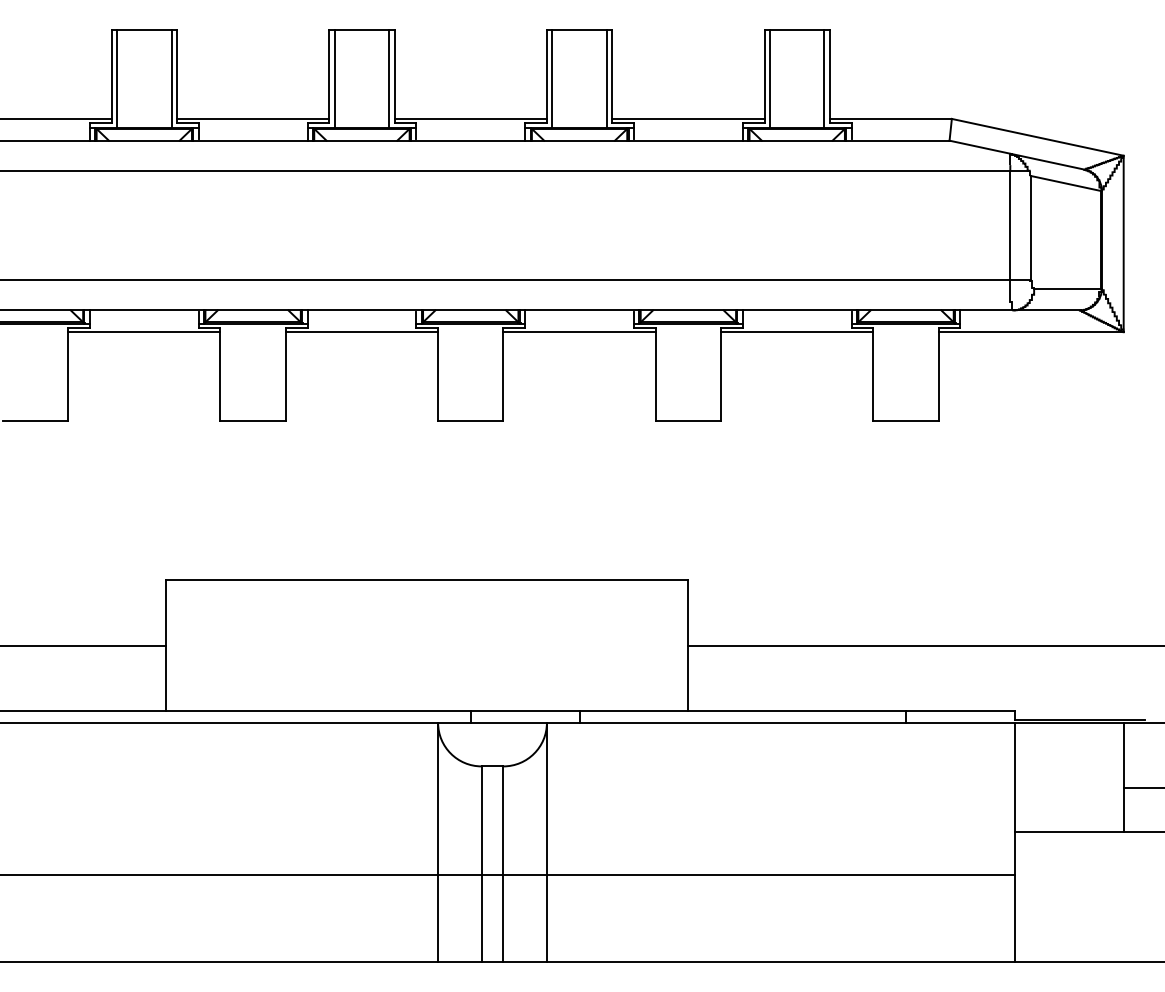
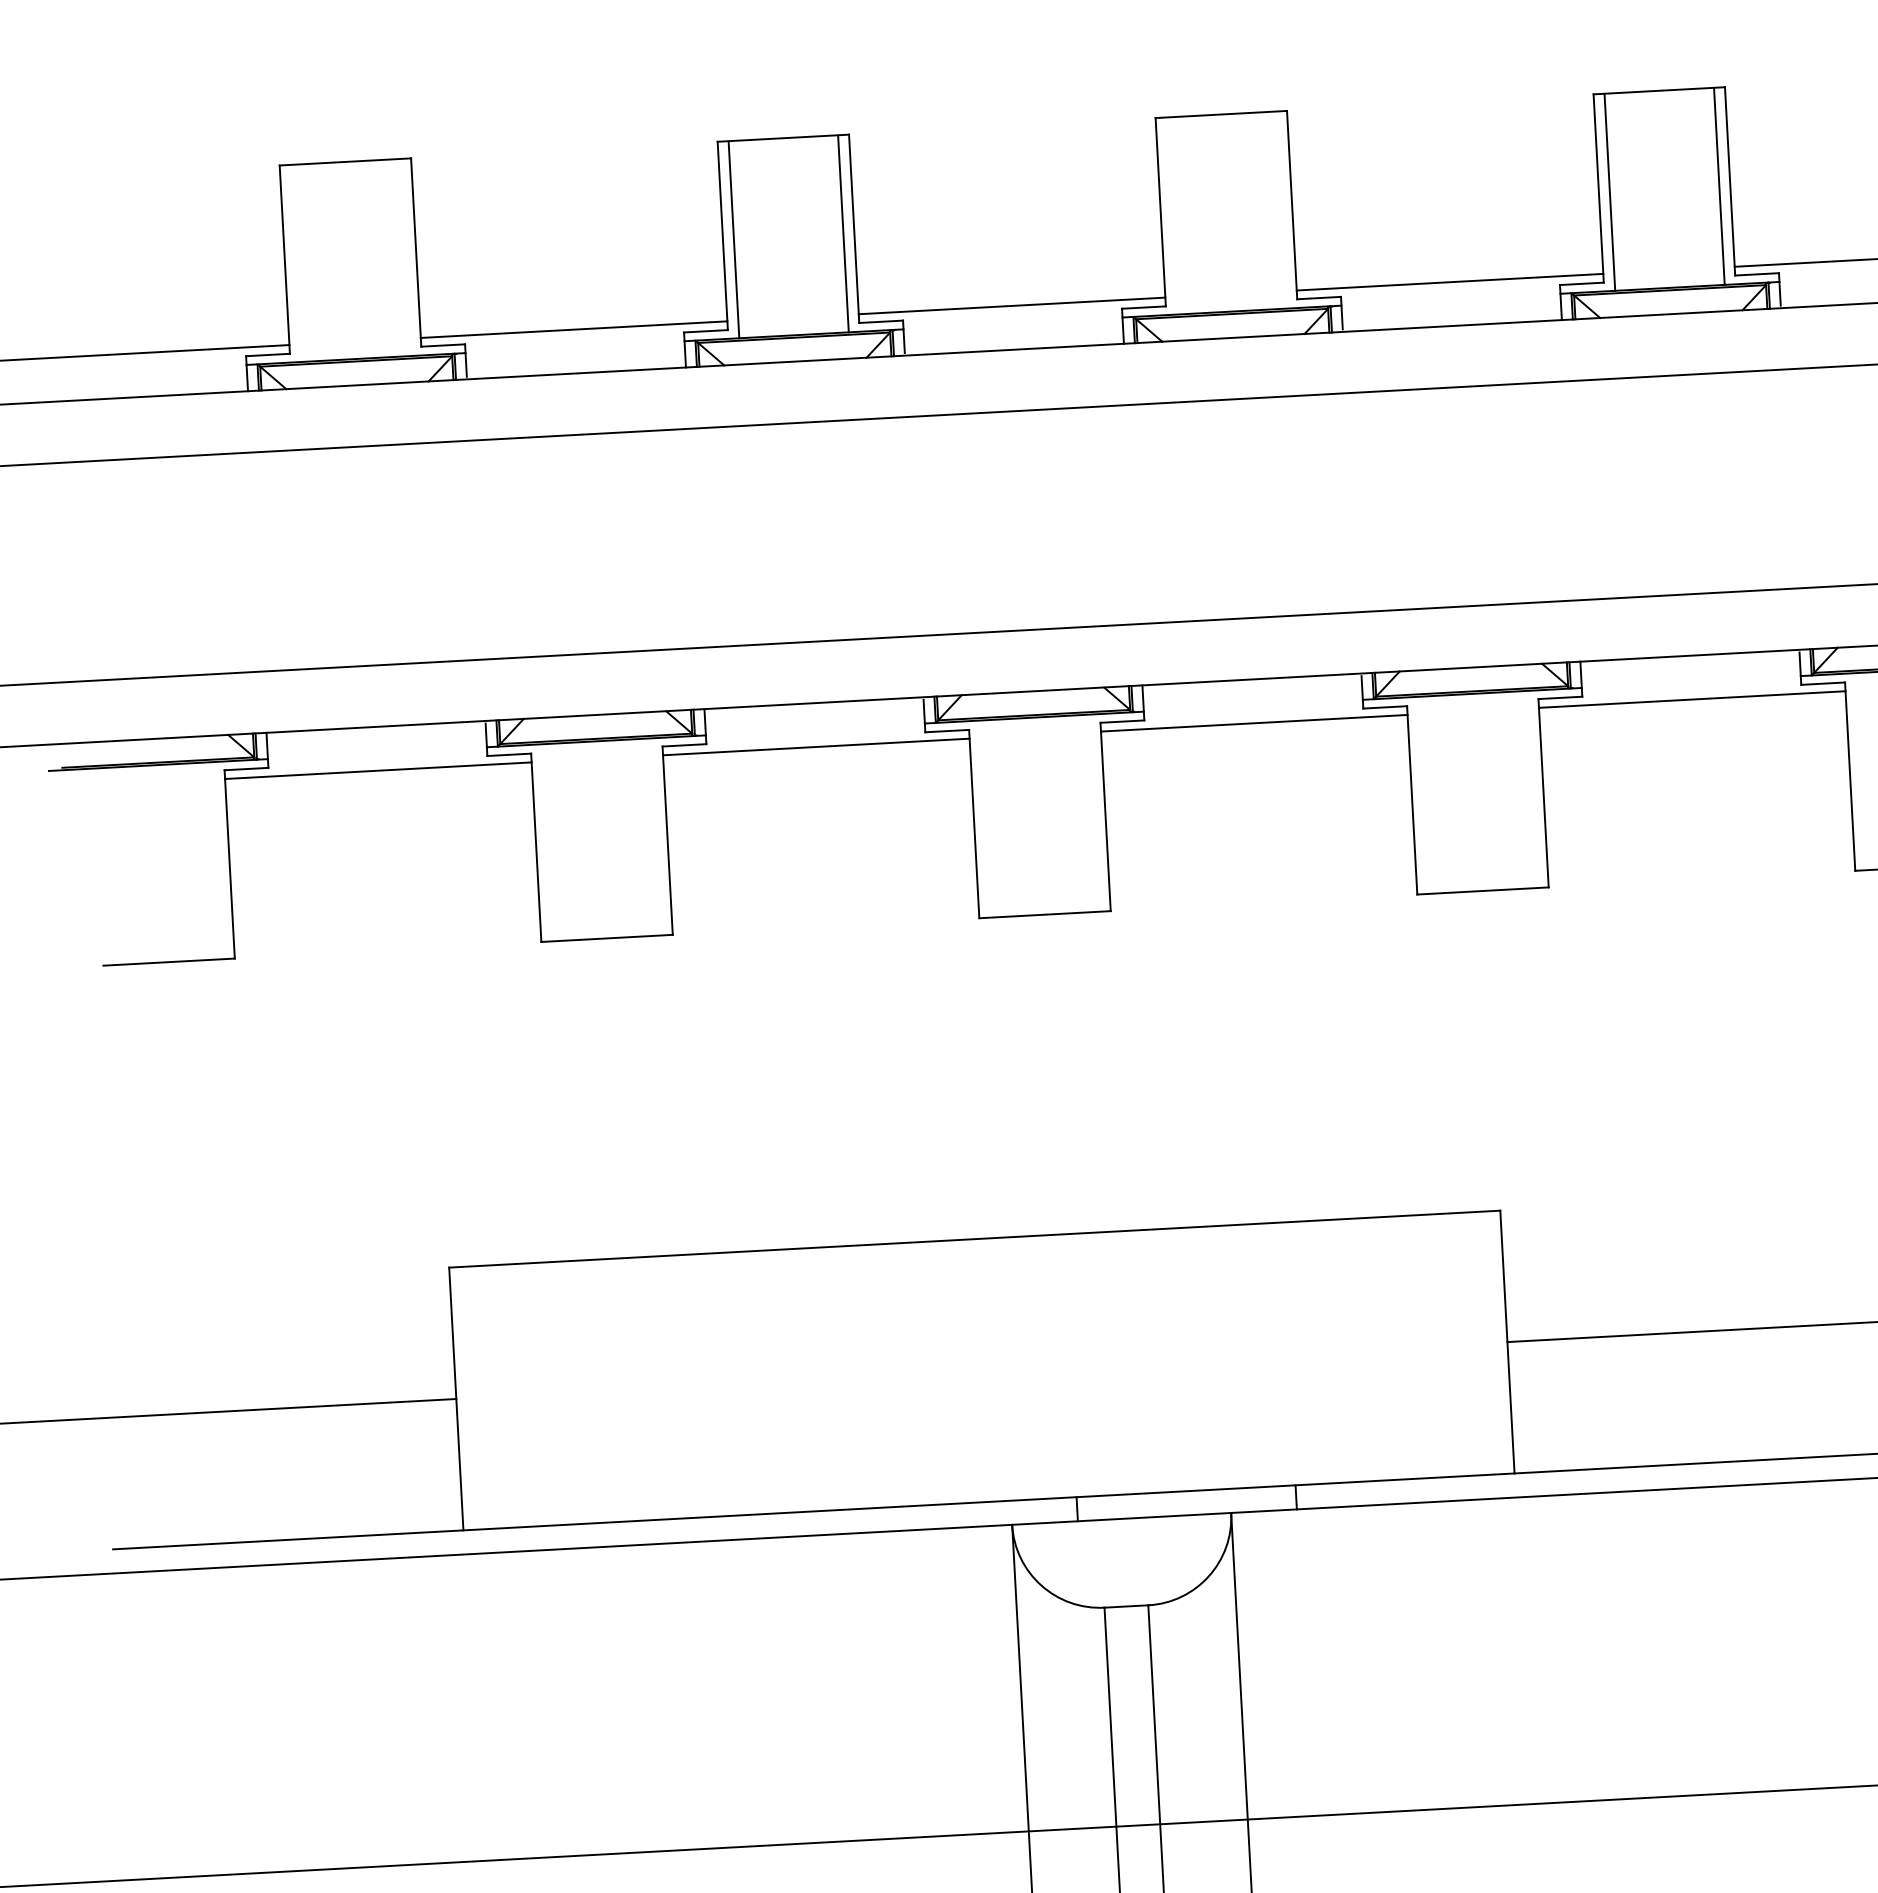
line: (117, 78) -> (296, 263), removed
line: (171, 78) -> (405, 257), removed
line: (552, 78) -> (1172, 215), removed
line: (606, 78) -> (1280, 209), removed

